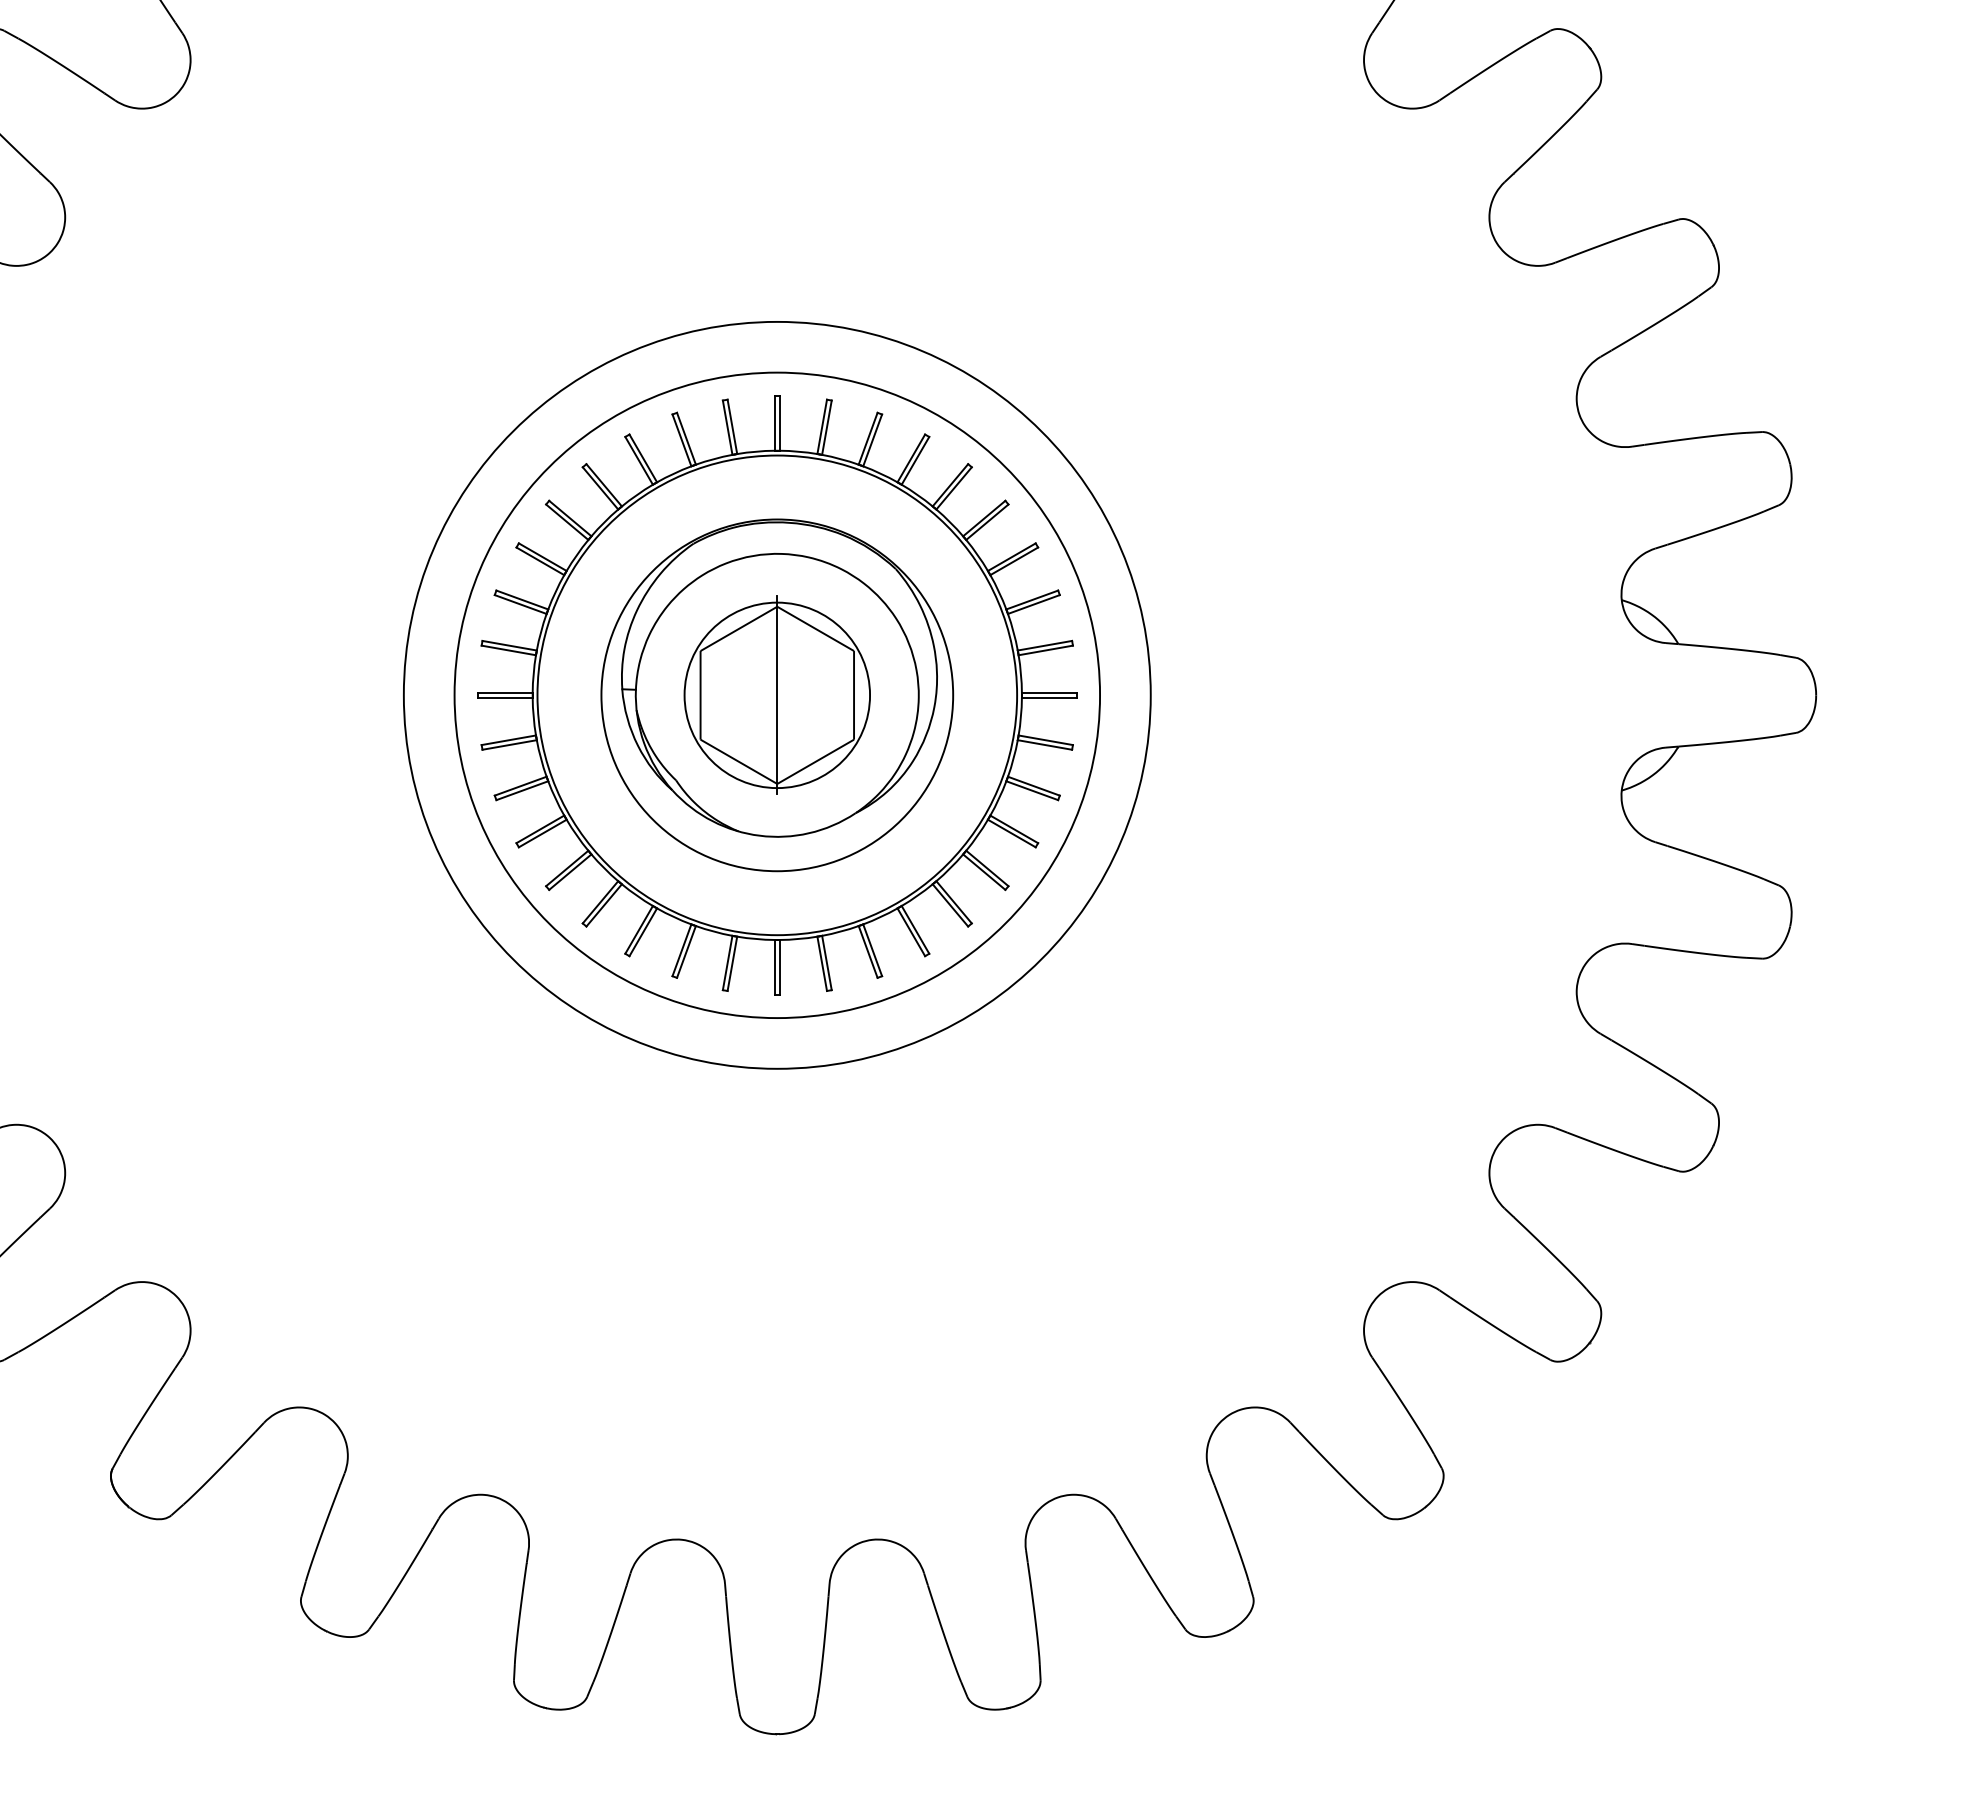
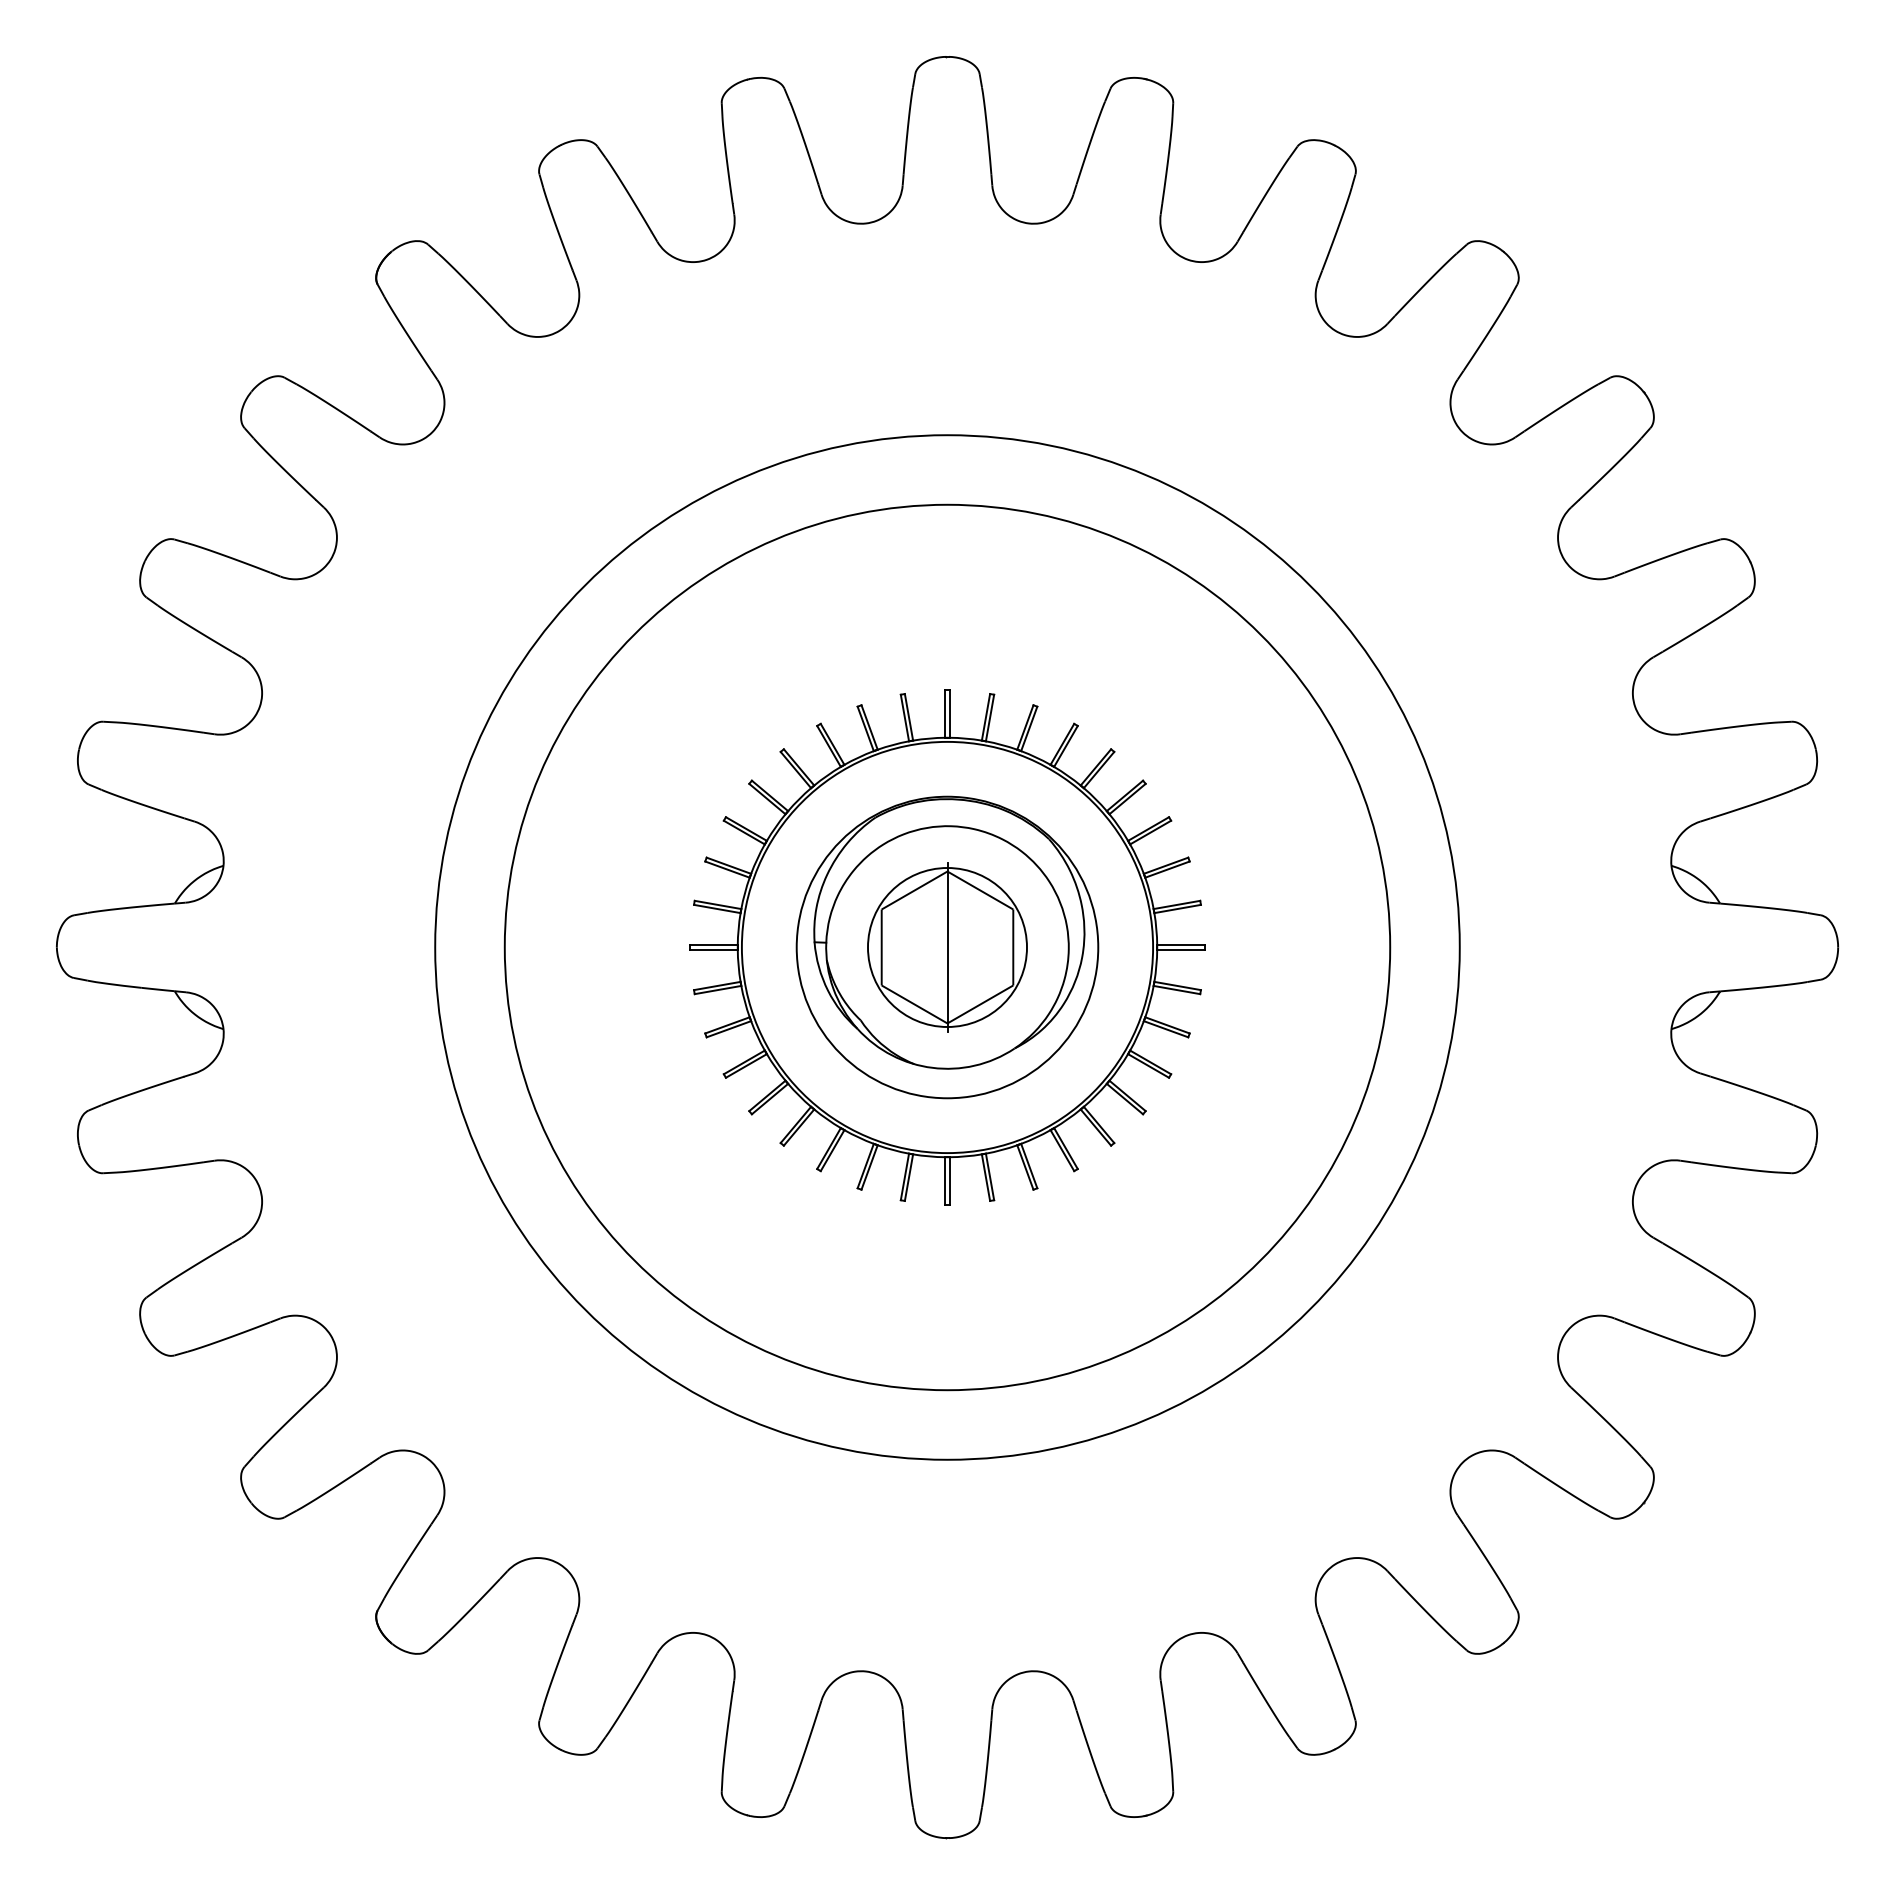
circle: (777, 695) -> (947, 947), size x1.6
circle: (777, 695) -> (947, 947), size x1.6

